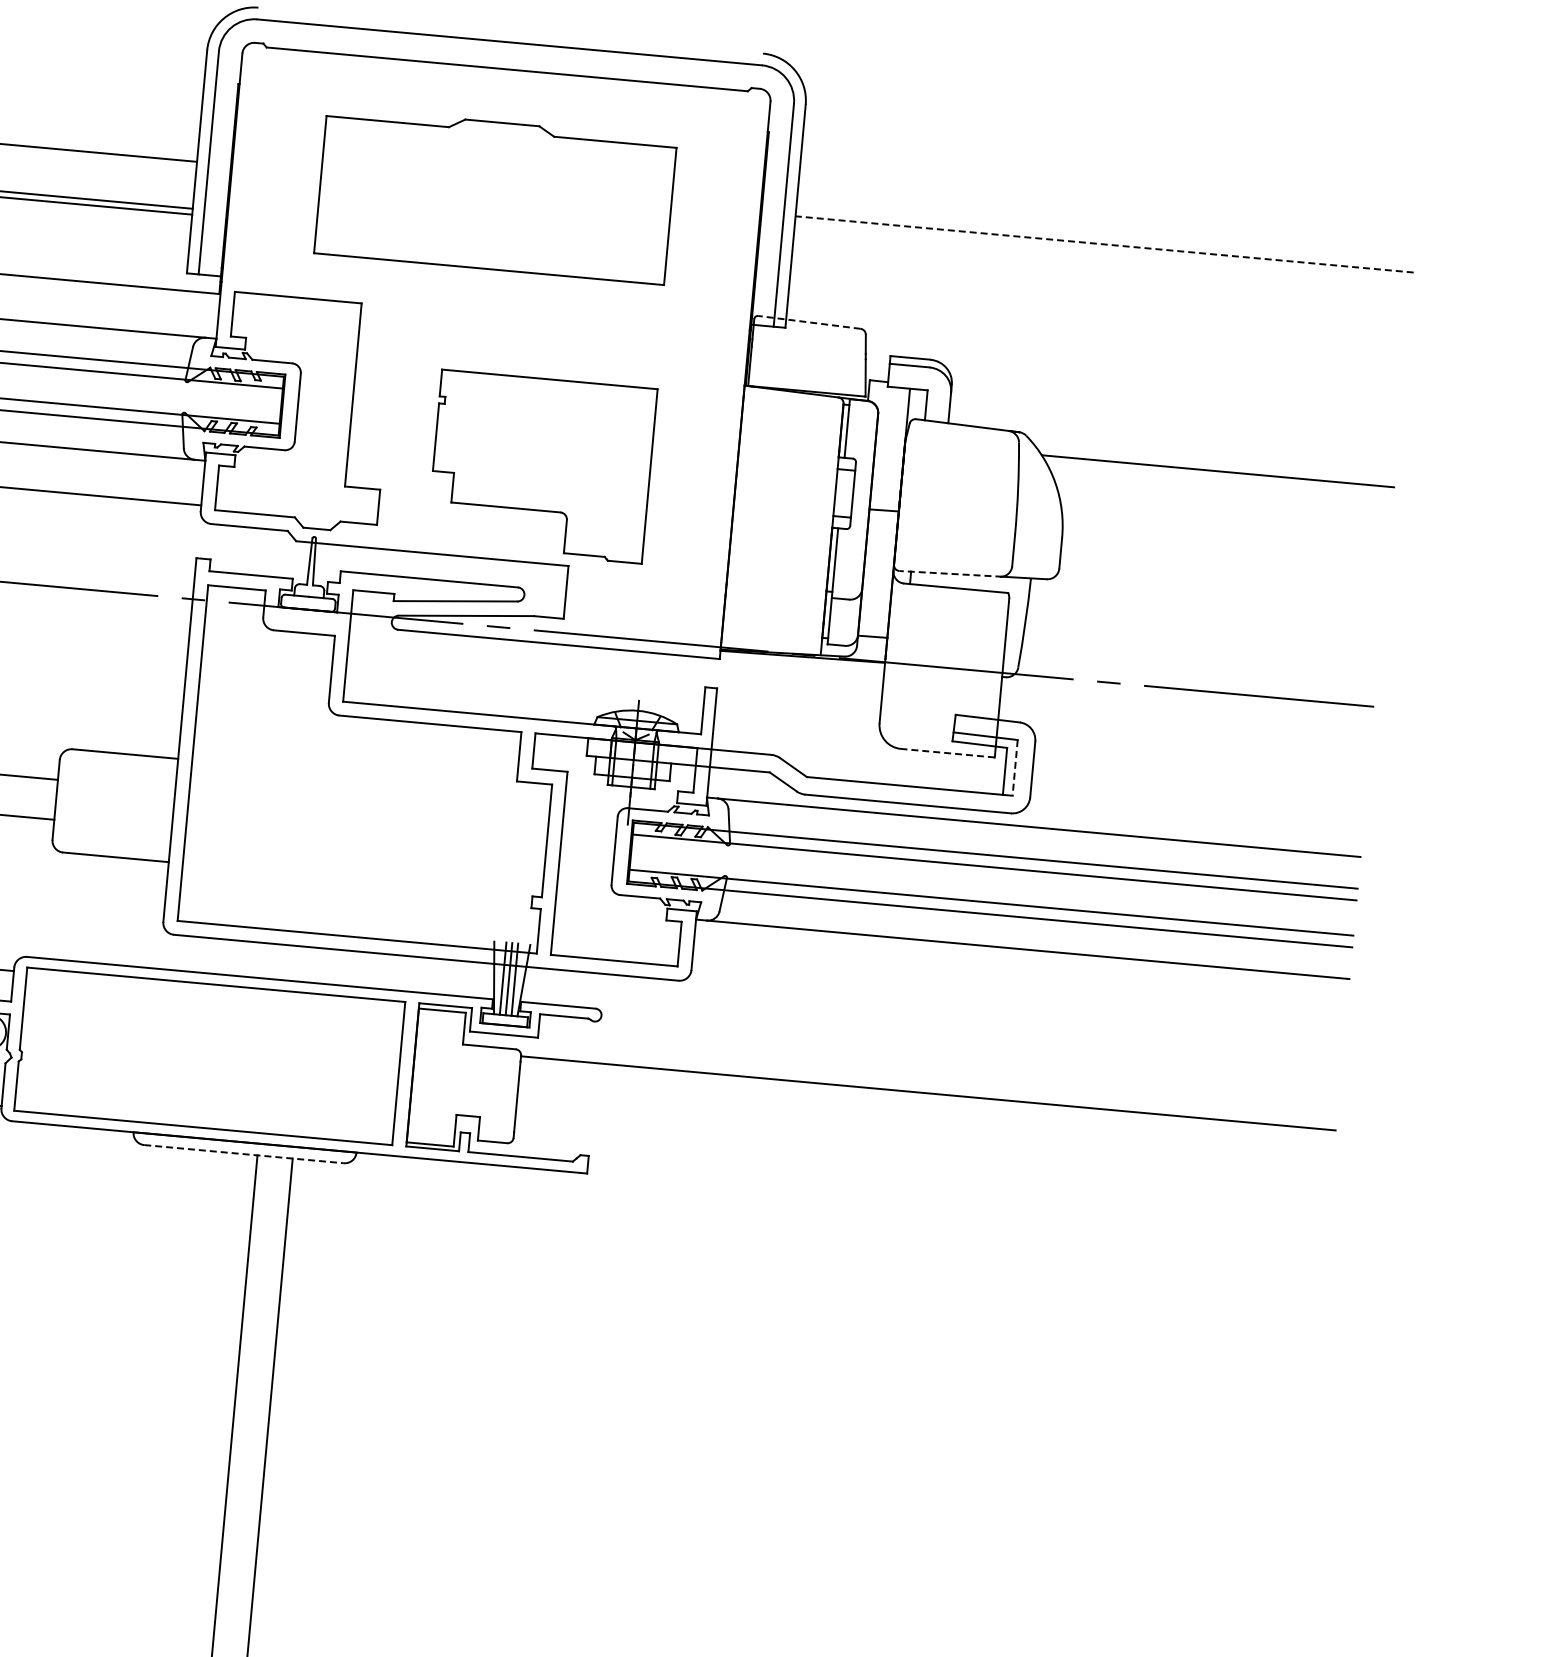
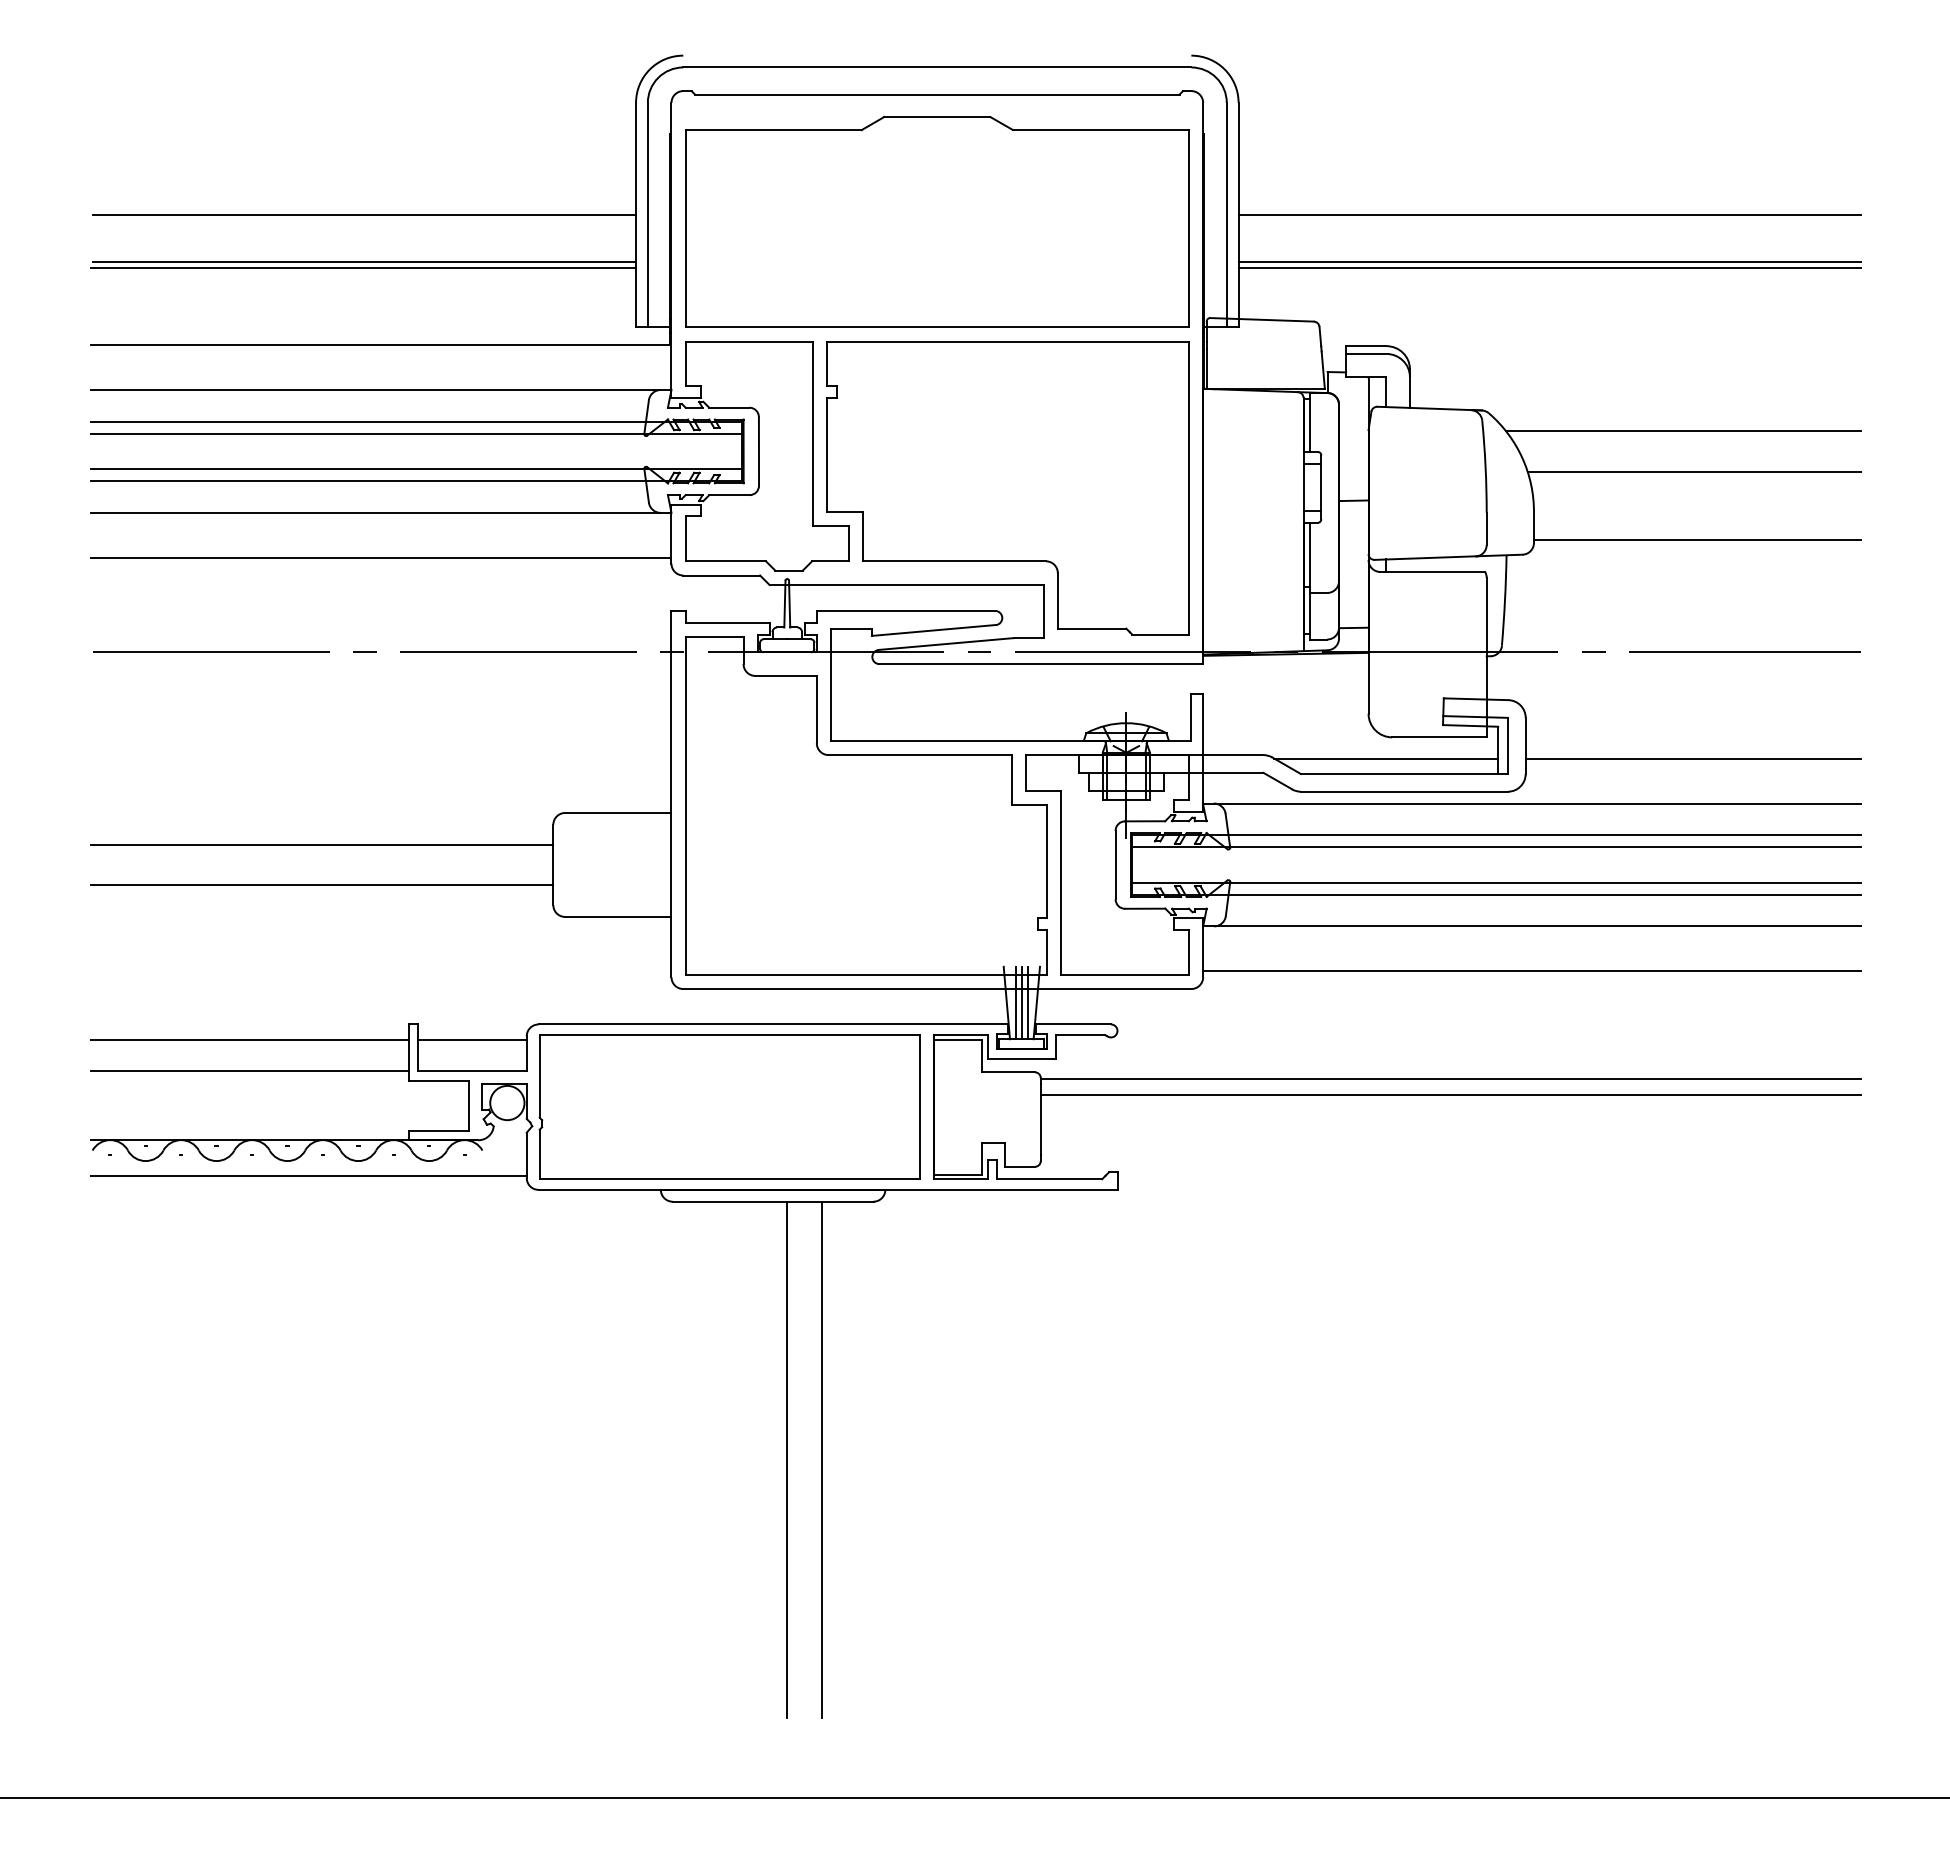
part: (495, 195) -> (937, 221), size x1.43
line: (1104, 244) -> (1549, 215), dashed -> solid
line: (1100, 291) -> (1549, 262), added
line: (1099, 297) -> (1549, 268), added
line: (809, 322) -> (1262, 319), dashed -> solid
part: (541, 466) -> (1007, 488), size x1.67
line: (1224, 512) -> (1693, 471), added
line: (951, 574) -> (1426, 558), dashed -> solid
line: (1220, 580) -> (1696, 540), added
line: (946, 753) -> (1438, 737), dashed -> solid
line: (1014, 768) -> (1507, 746), dashed -> solid
line: (893, 769) -> (1386, 758), added
line: (1197, 797) -> (1692, 758), added
line: (1018, 994) -> (1531, 971), added
line: (926, 1109) -> (1450, 1095), added
line: (244, 1154) -> (773, 1201), dashed -> solid

